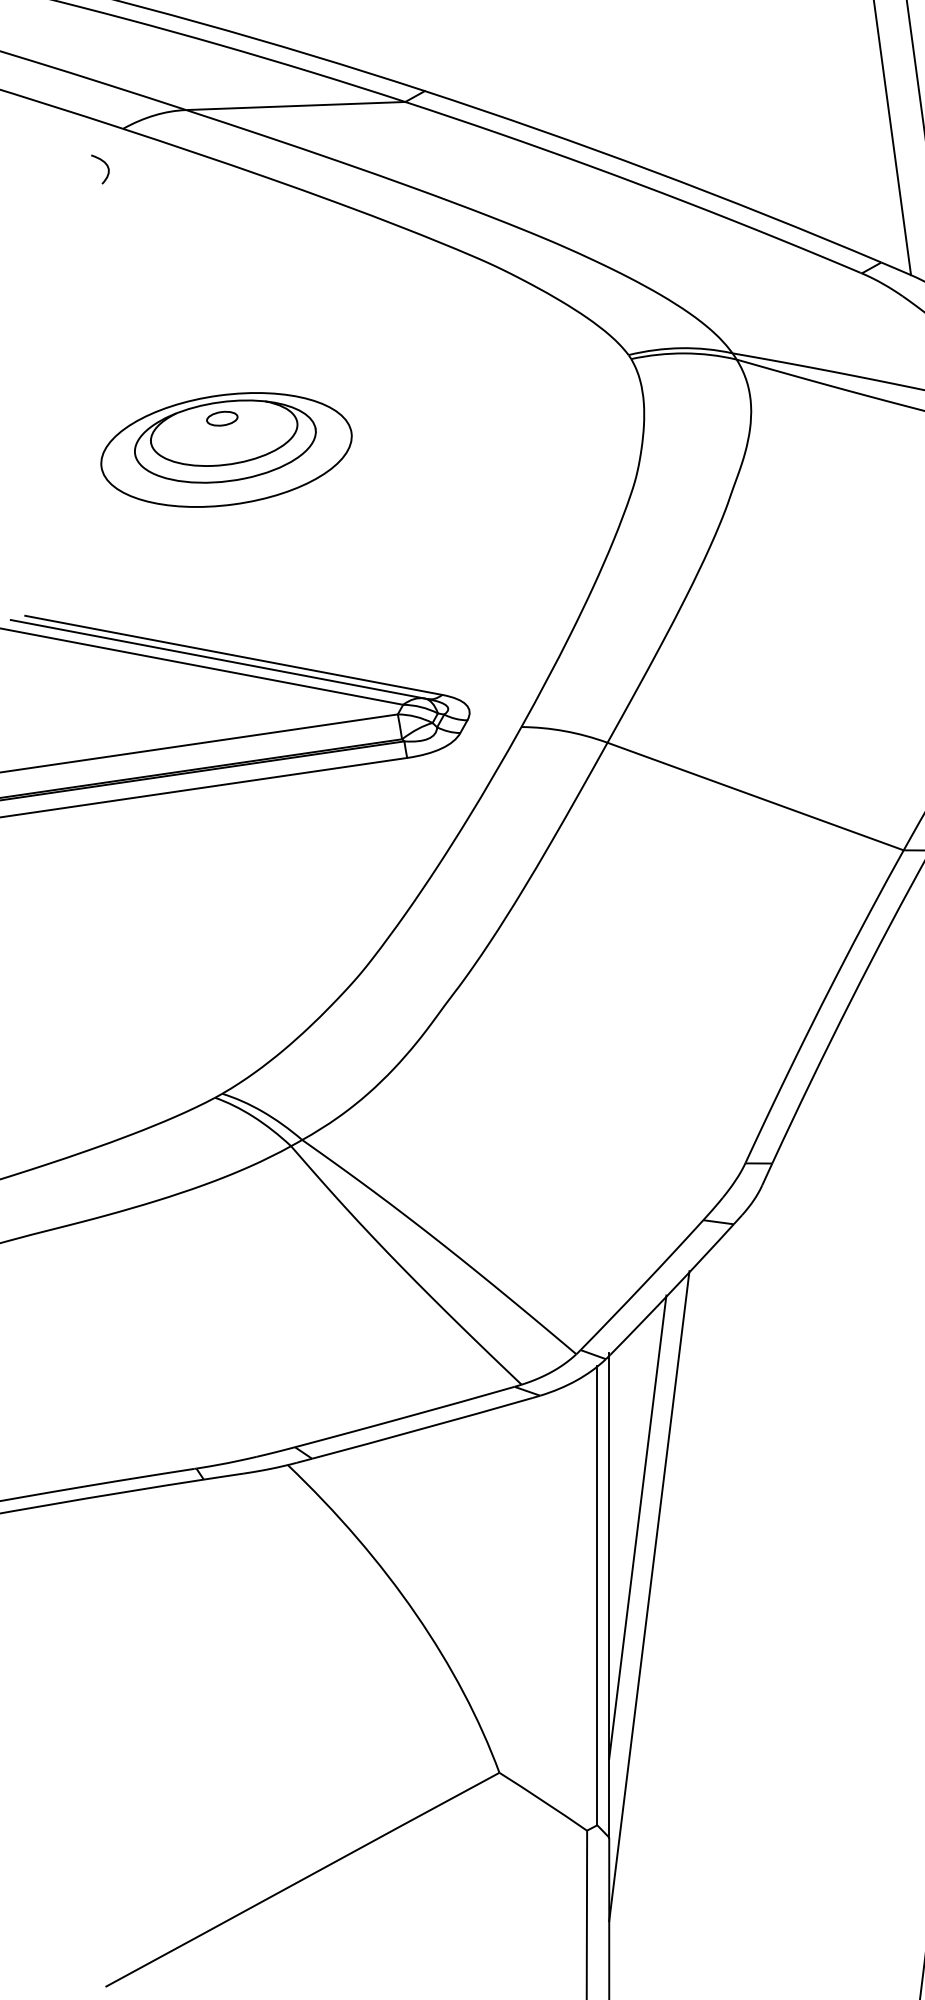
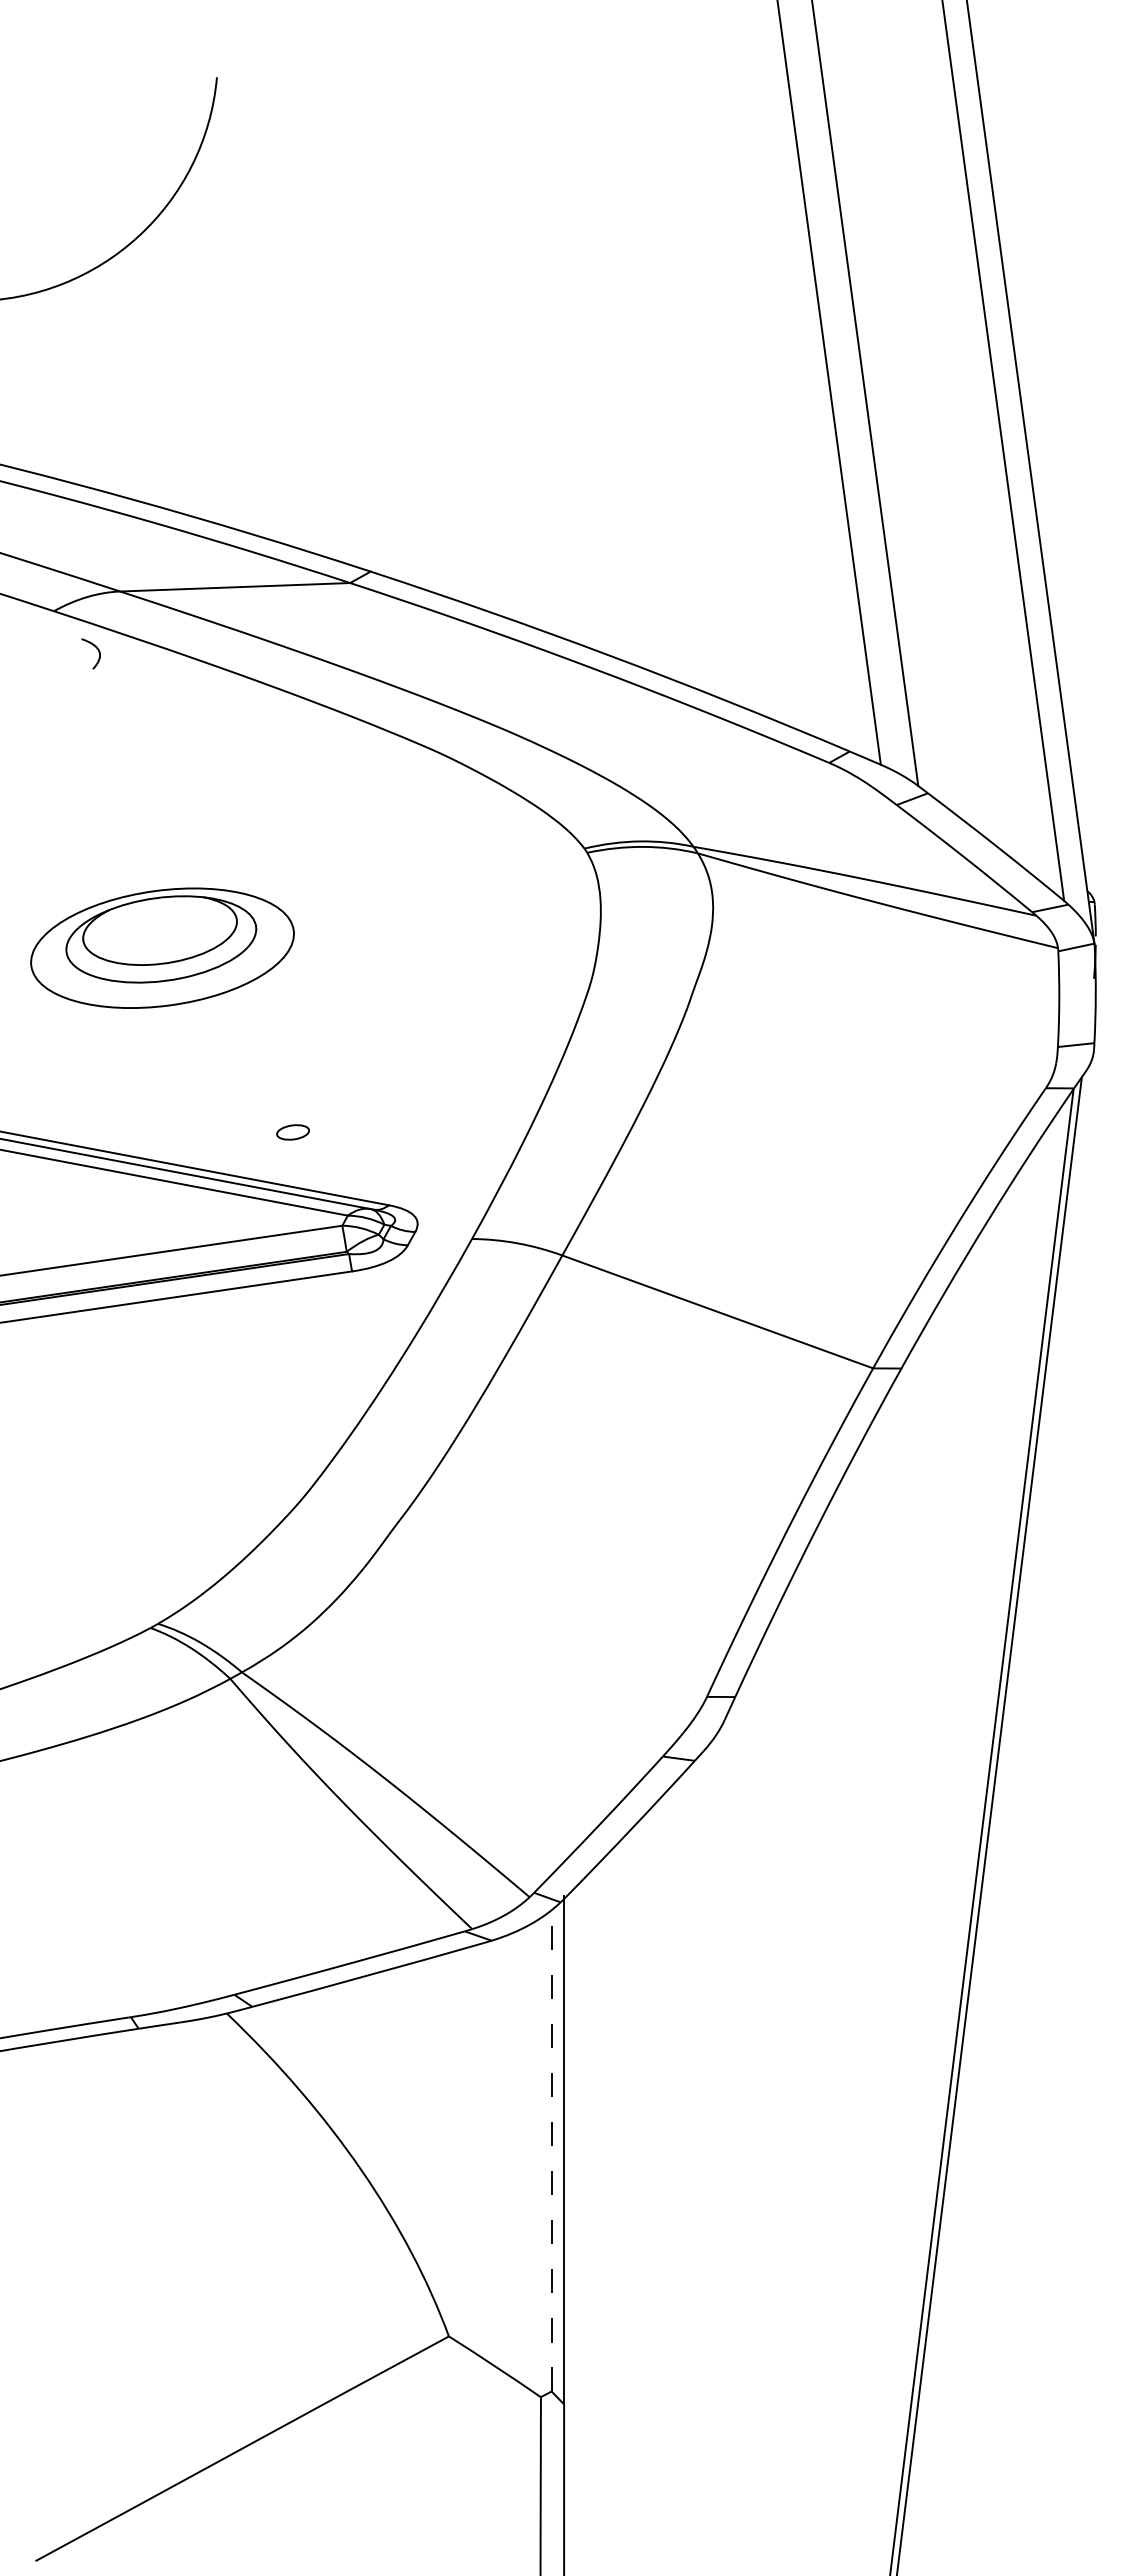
curve: (106, 166) -> (97, 650), moved
part: (221, 418) -> (292, 1132), moved
line: (638, 1527) -> (594, 2078), removed
line: (597, 1595) -> (551, 2150), solid -> dashed
line: (649, 1596) -> (606, 2151), removed

